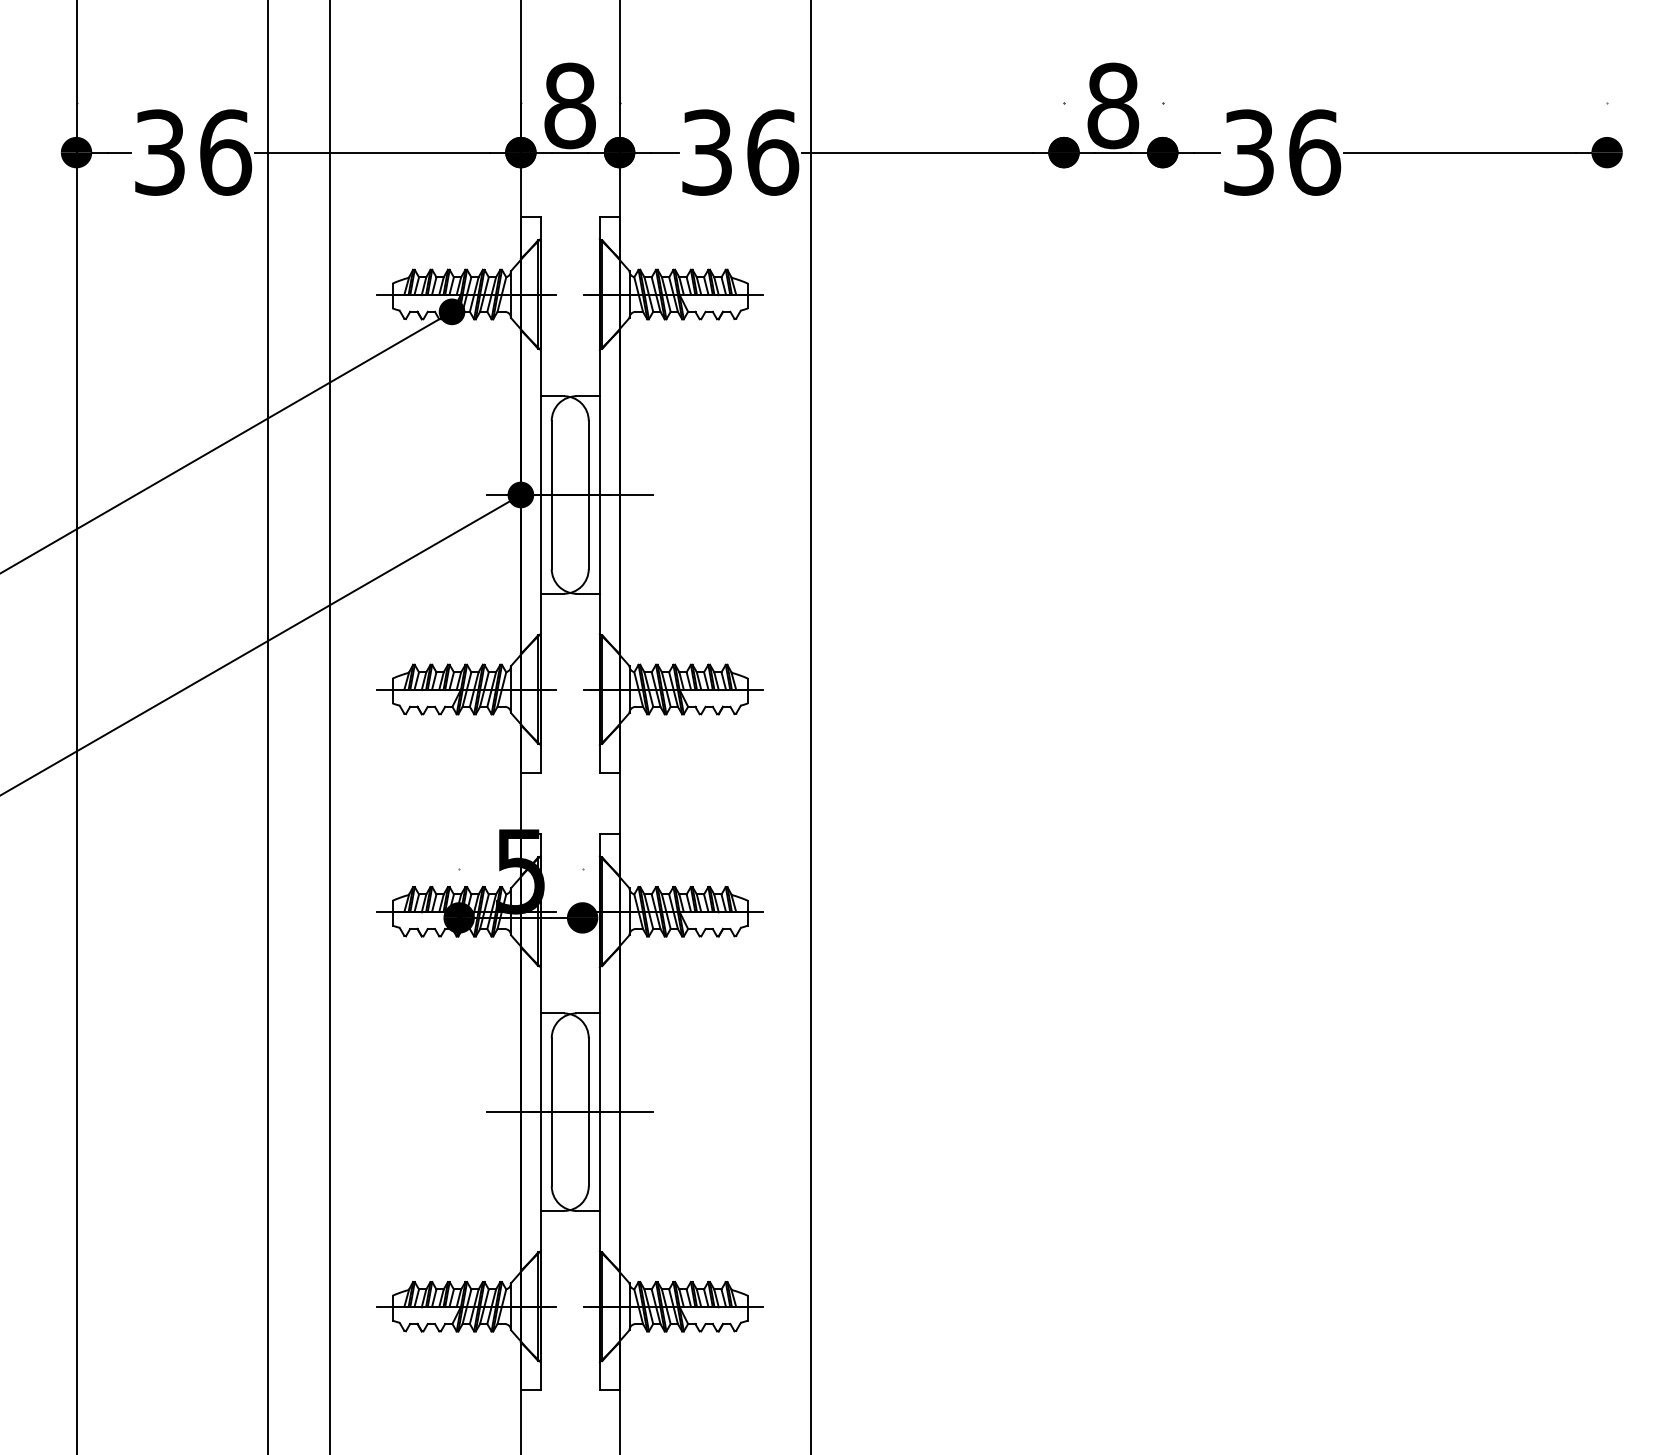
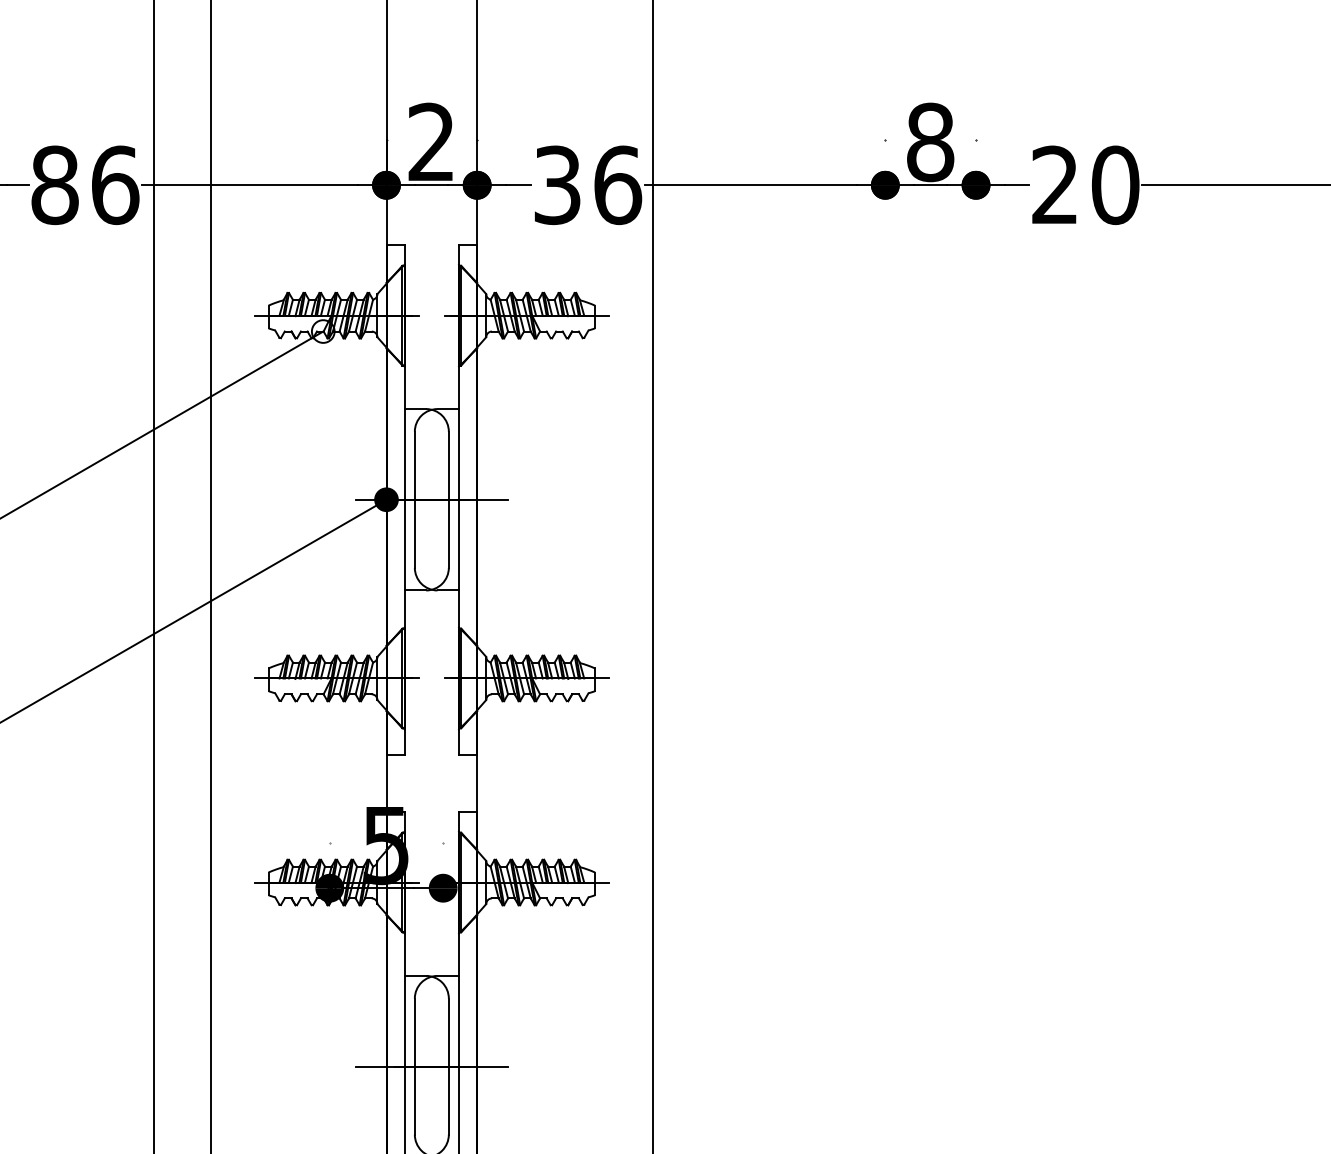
text: (569, 105) -> (431, 142), 8 -> 2
text: (159, 152) -> (54, 185), 36 -> 86
text: (1282, 152) -> (1086, 185), 36 -> 20
fill: (451, 311) -> (322, 331), removed

